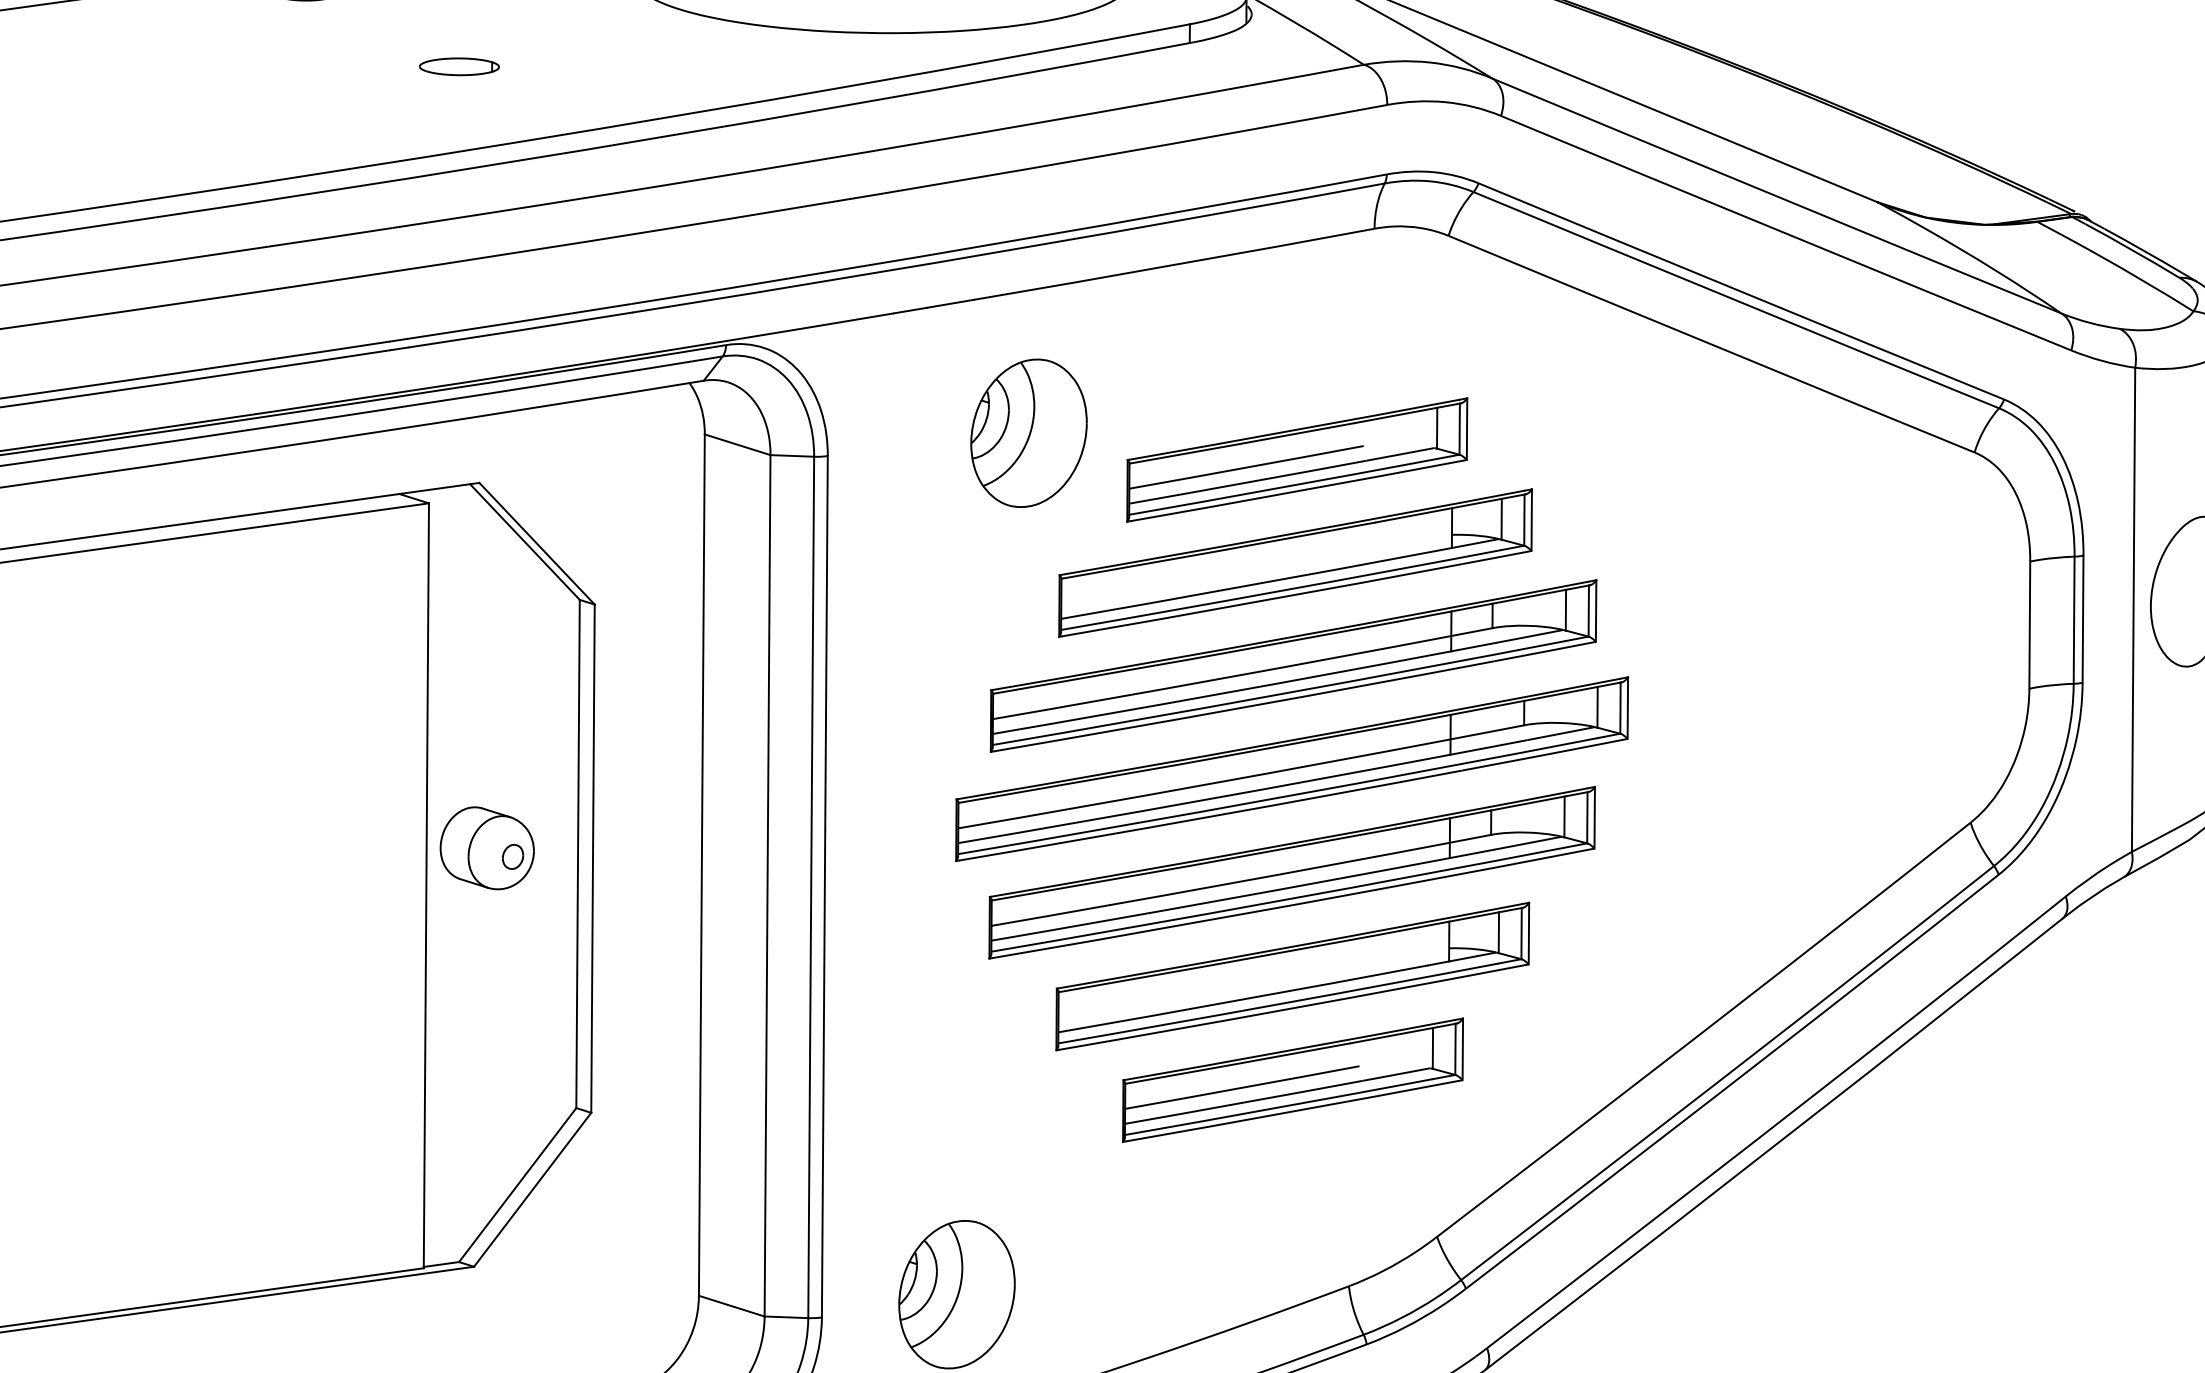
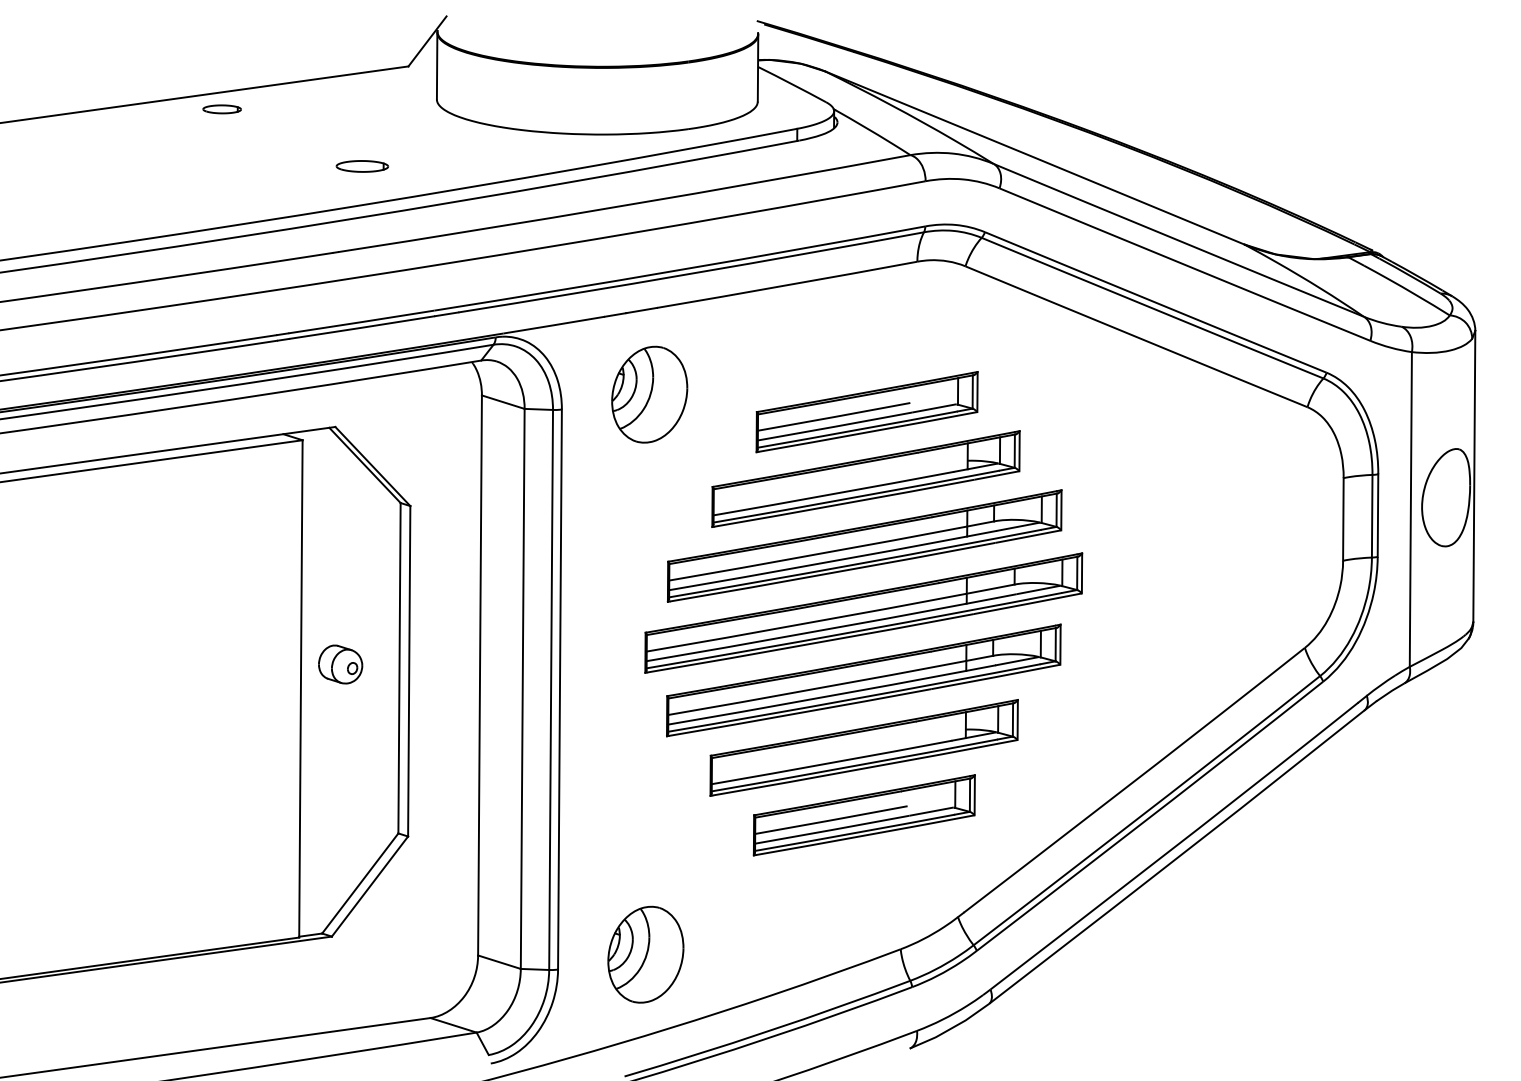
part: (459, 66) -> (362, 166), moved
part: (1028, 432) -> (649, 394), moved
part: (487, 848) -> (340, 664), size x0.71

